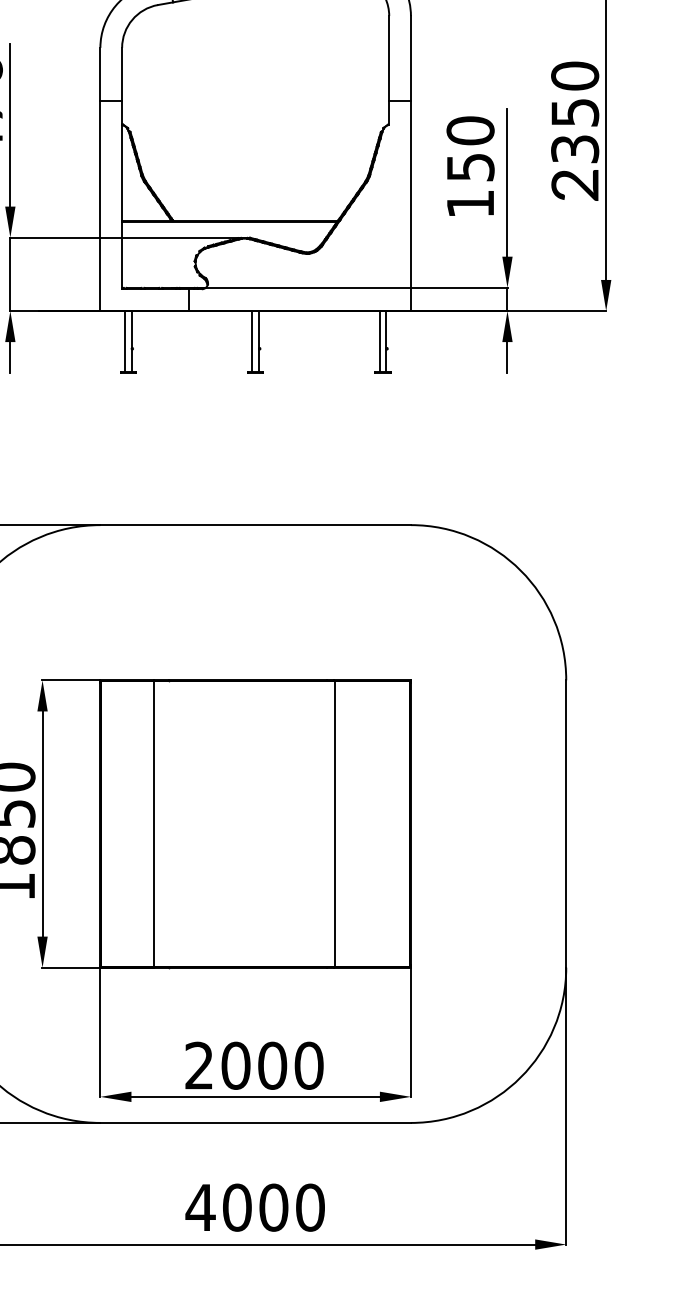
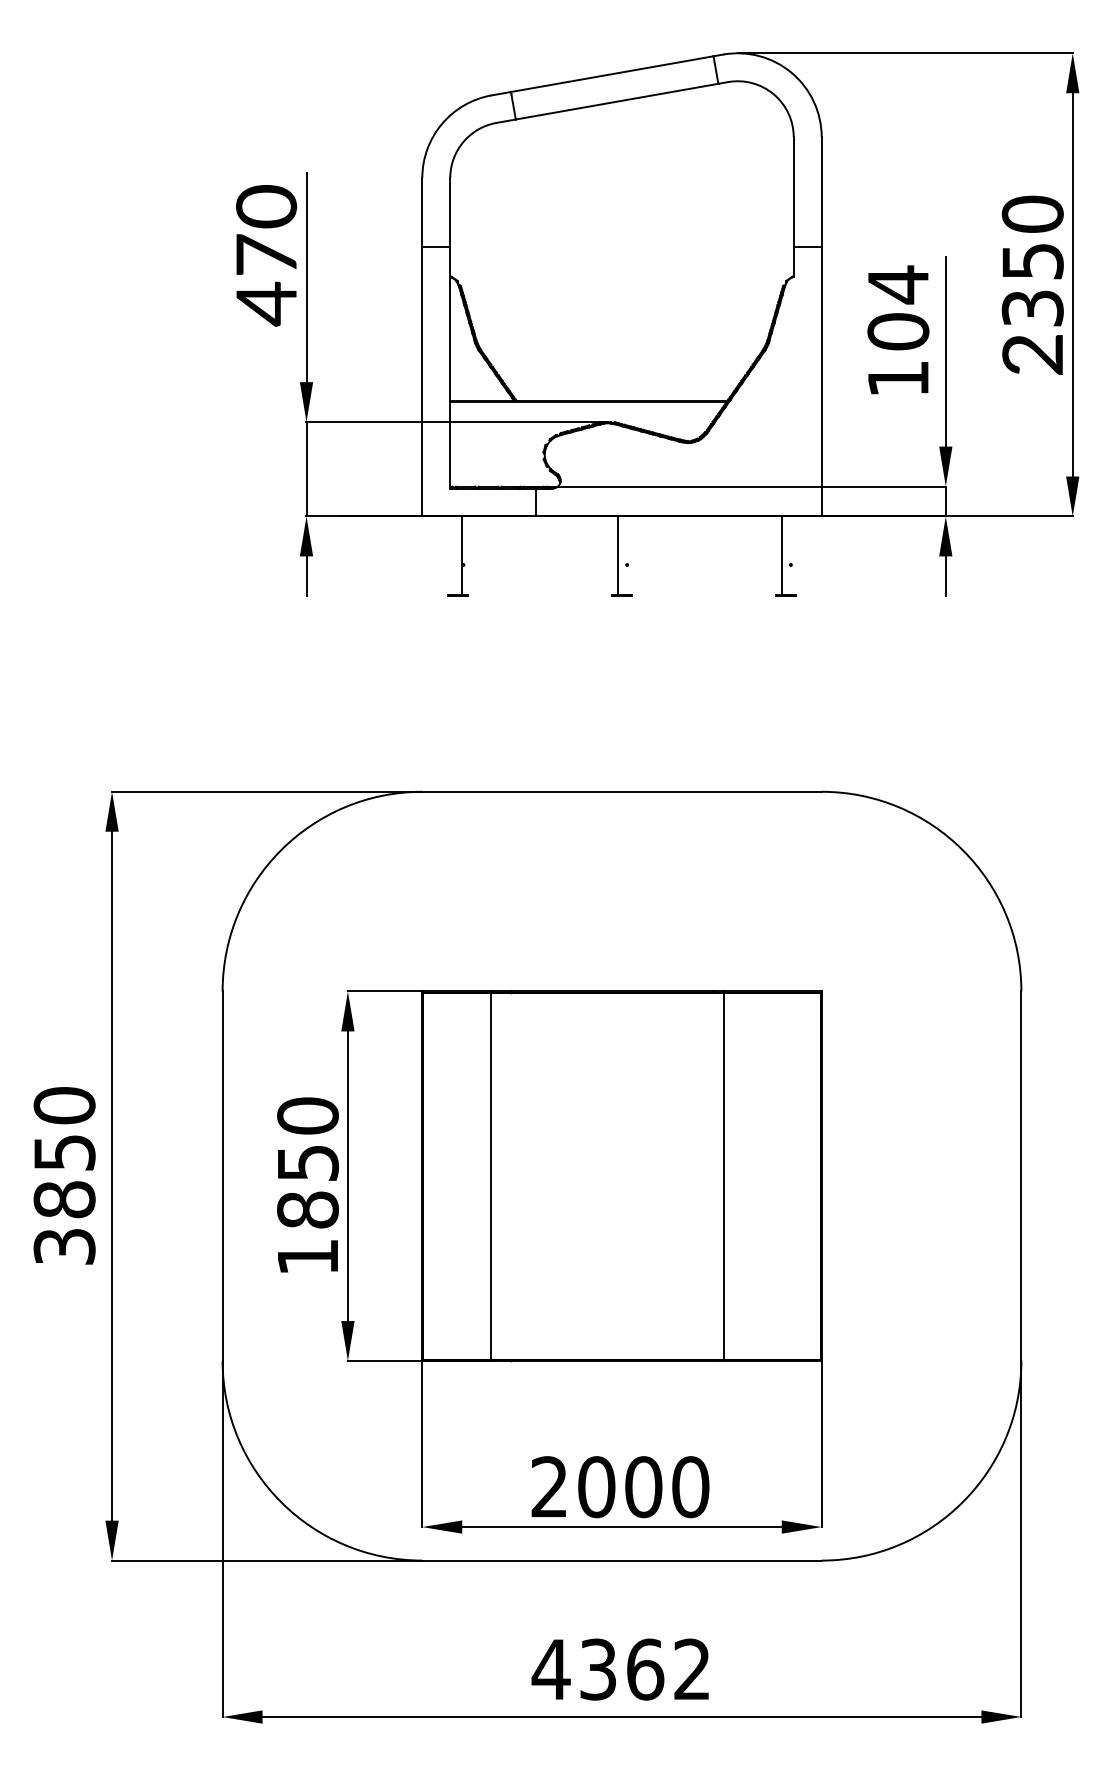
text: (470, 148) -> (898, 307), 150 -> 104
line: (125, 341) -> (454, 555), removed
line: (259, 341) -> (626, 555), removed
line: (385, 341) -> (789, 555), removed
text: (273, 1207) -> (645, 1669), 4000 -> 4362

